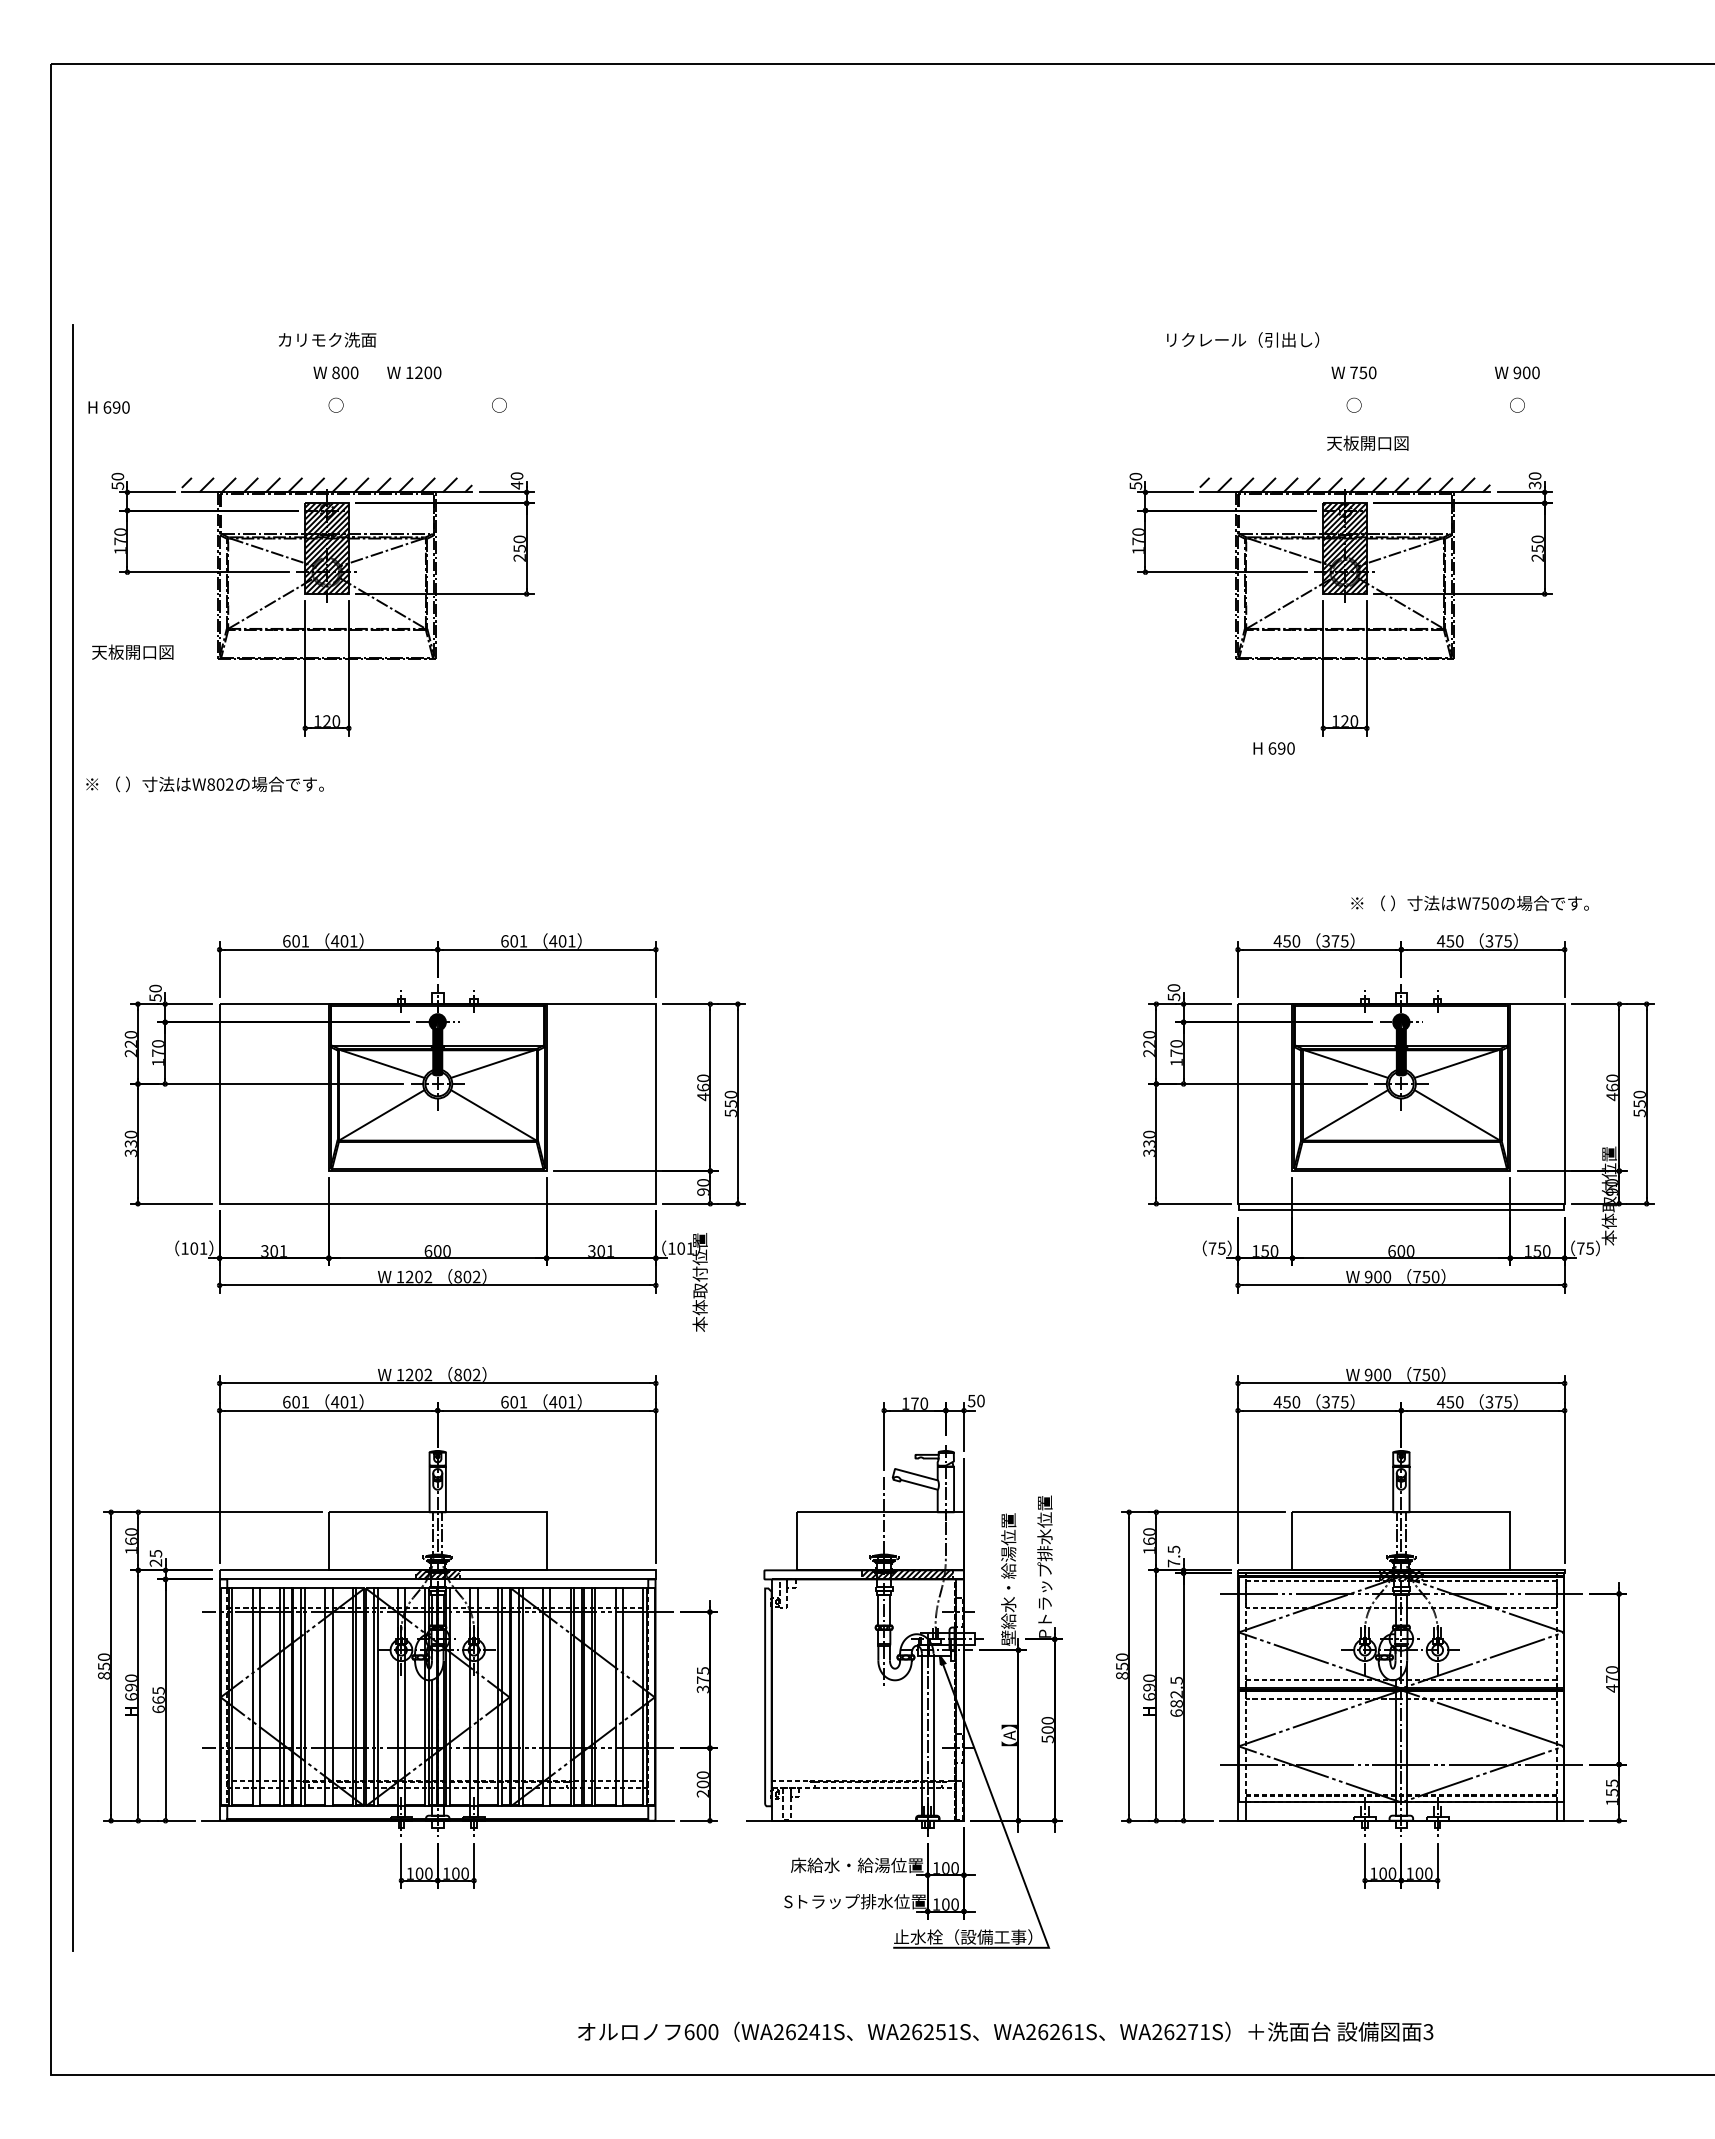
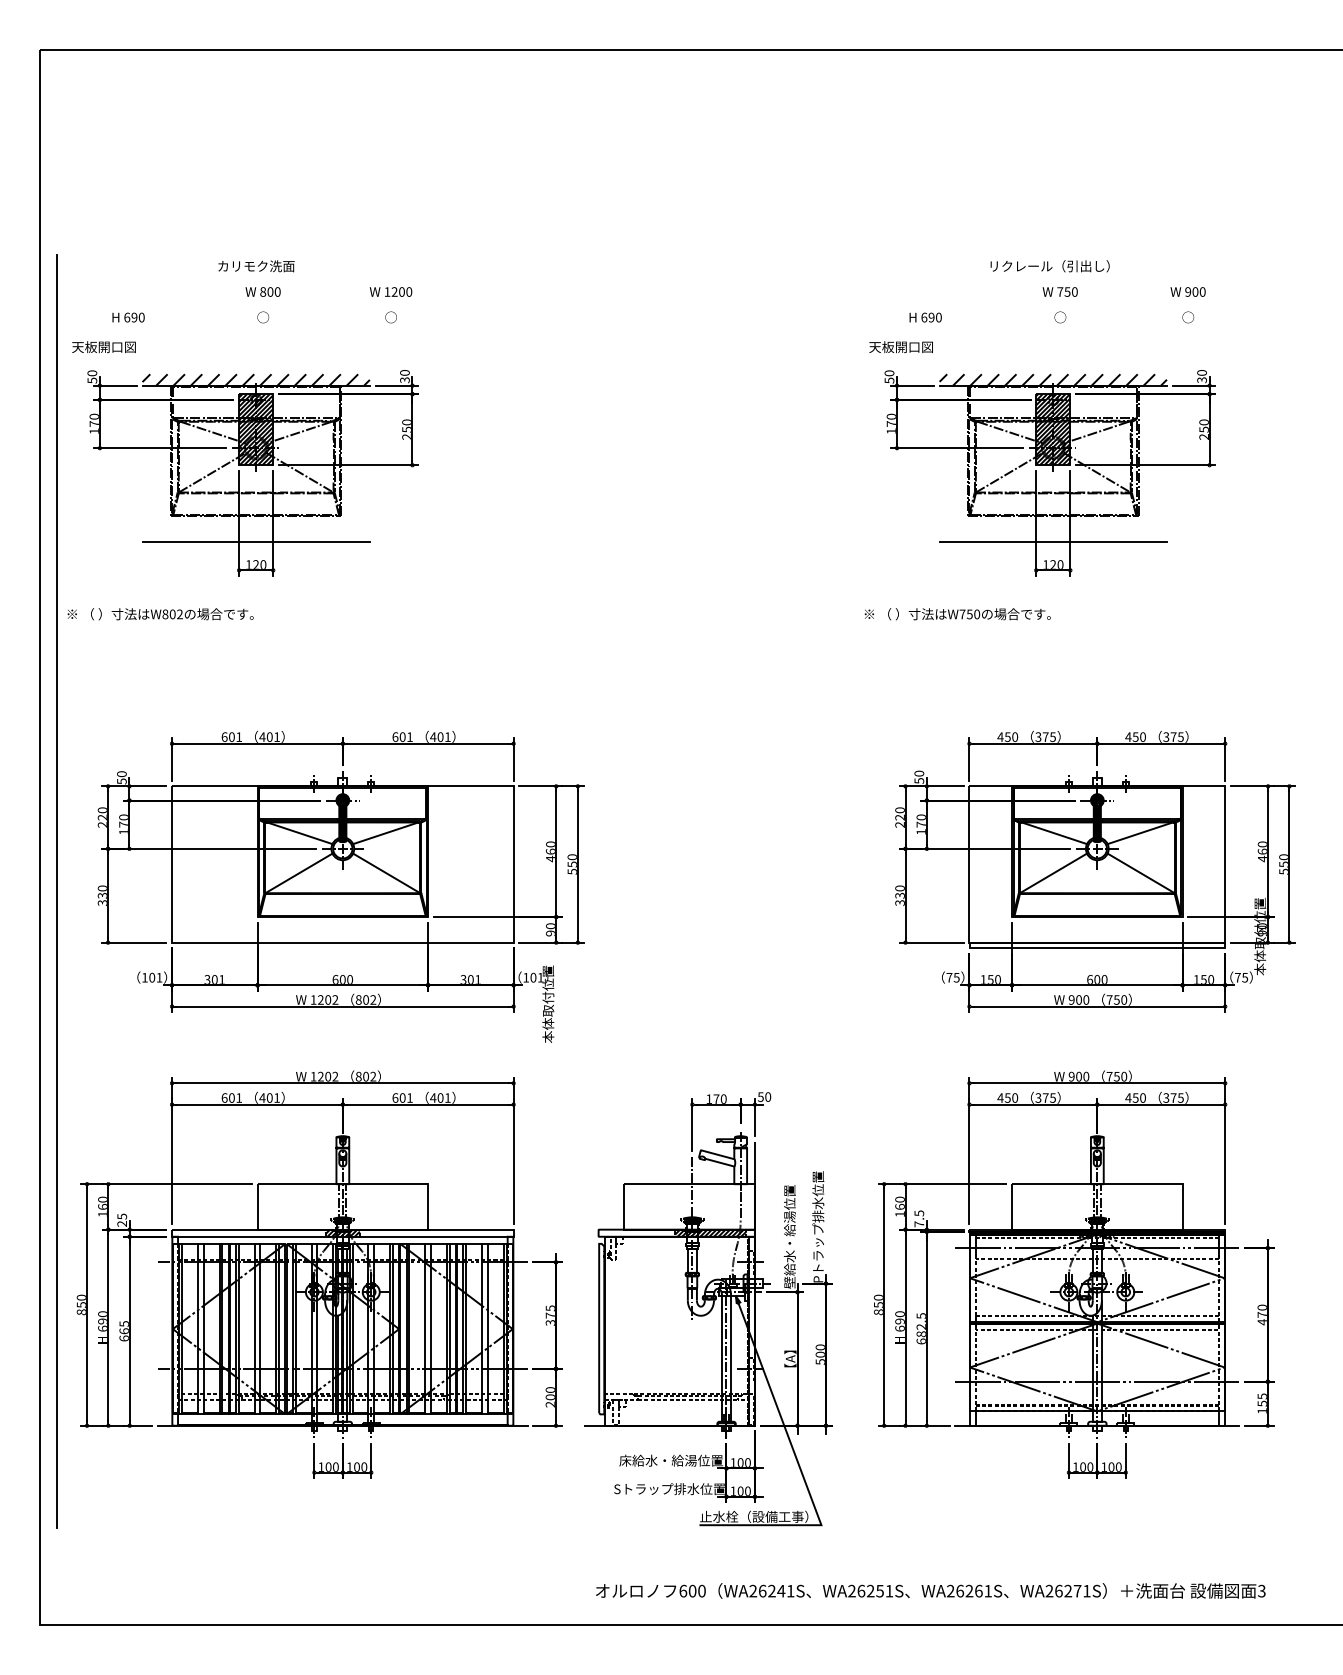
text: (1243, 339) -> (1050, 265), moved
text: (414, 372) -> (391, 291), moved
text: (108, 407) -> (128, 317), moved
text: (1367, 442) -> (900, 346), moved
text: (516, 485) -> (404, 380), 40 -> 30
text: (132, 651) -> (103, 346), moved
line: (326, 692) -> (255, 542), added
line: (1344, 692) -> (1052, 542), added
text: (1273, 748) -> (925, 317), moved
text: (1469, 903) -> (957, 614), moved
text: (1005, 2031) -> (930, 1590), moved

